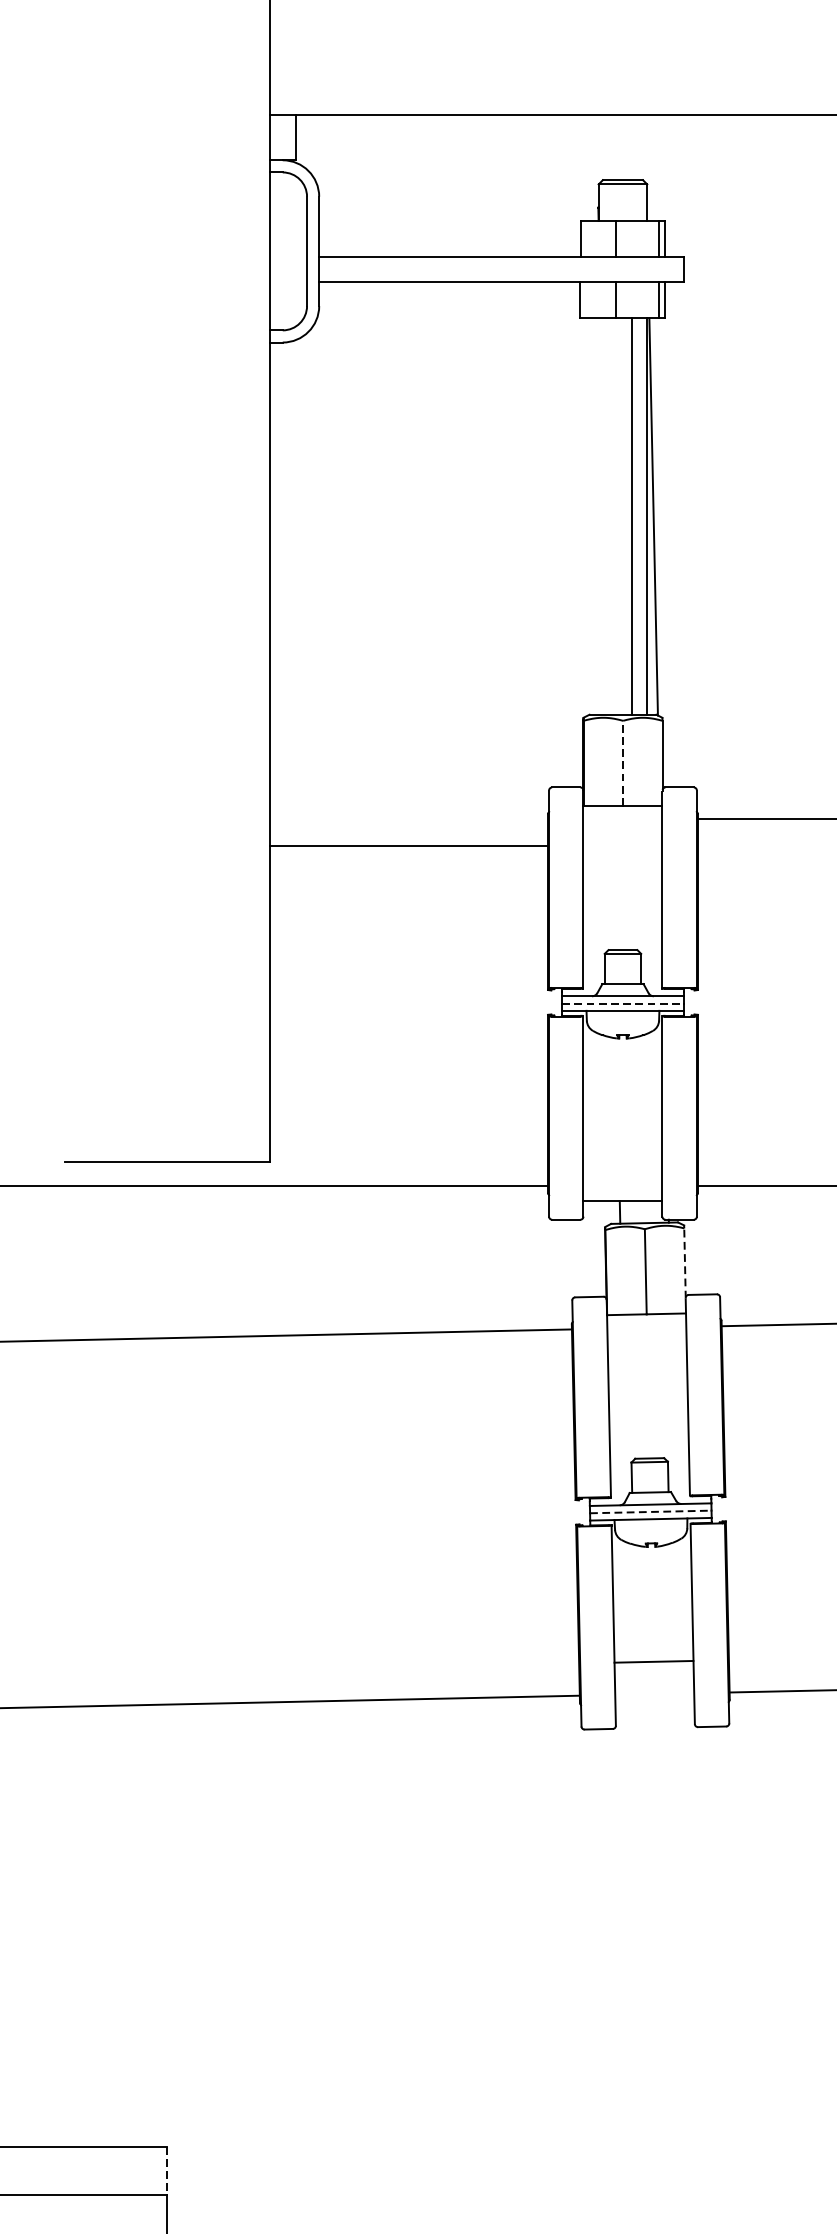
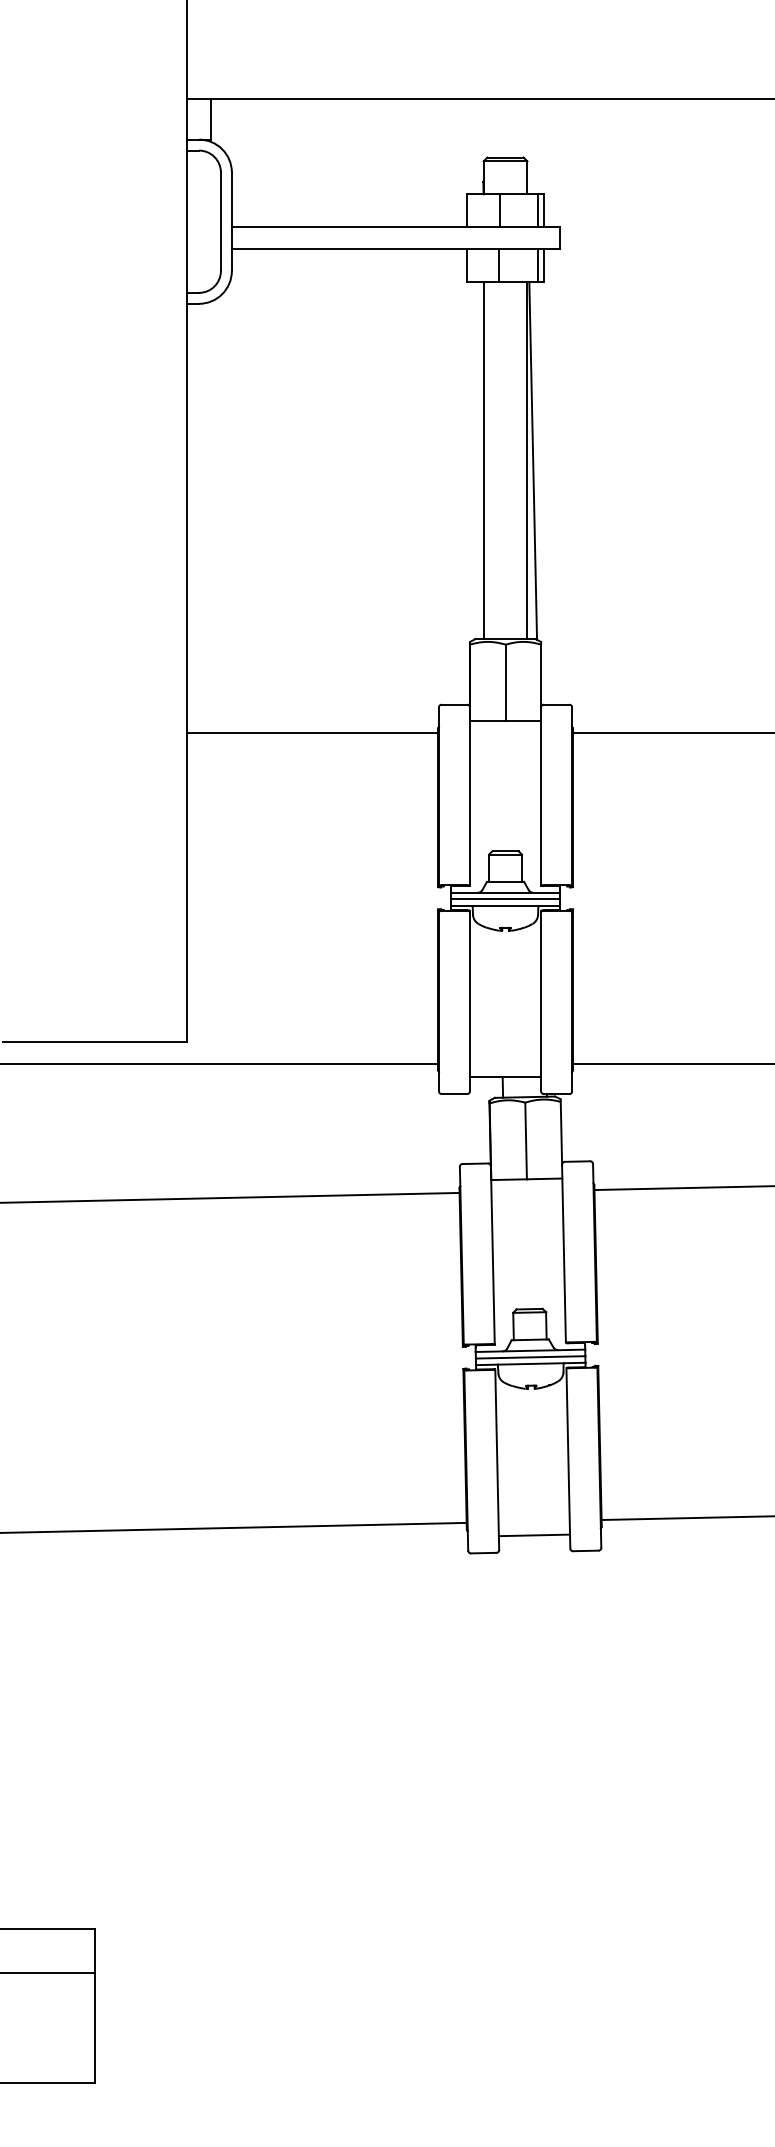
line: (631, 516) -> (483, 460), moved
line: (622, 762) -> (505, 682), dashed -> solid
line: (408, 846) -> (312, 733), moved
line: (622, 1003) -> (505, 899), dashed -> solid
line: (685, 1263) -> (561, 1133), dashed -> solid
line: (650, 1512) -> (530, 1357), dashed -> solid
line: (653, 1661) -> (534, 1535), moved
line: (167, 2171) -> (95, 1951), dashed -> solid

